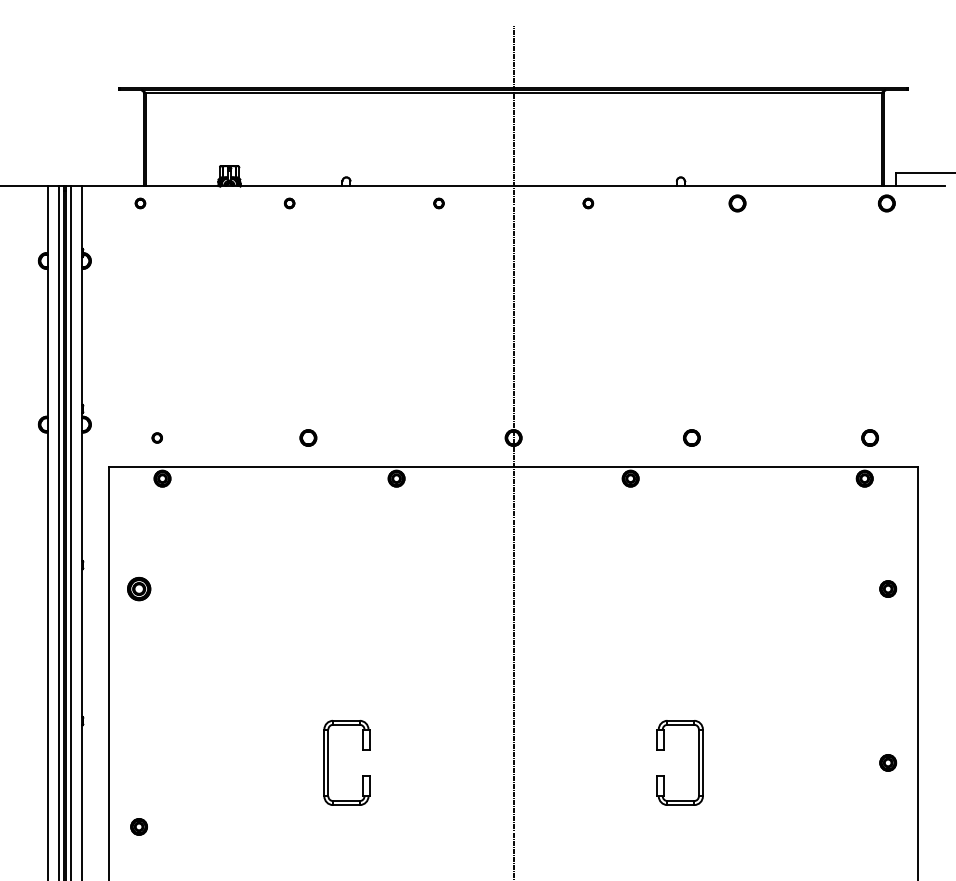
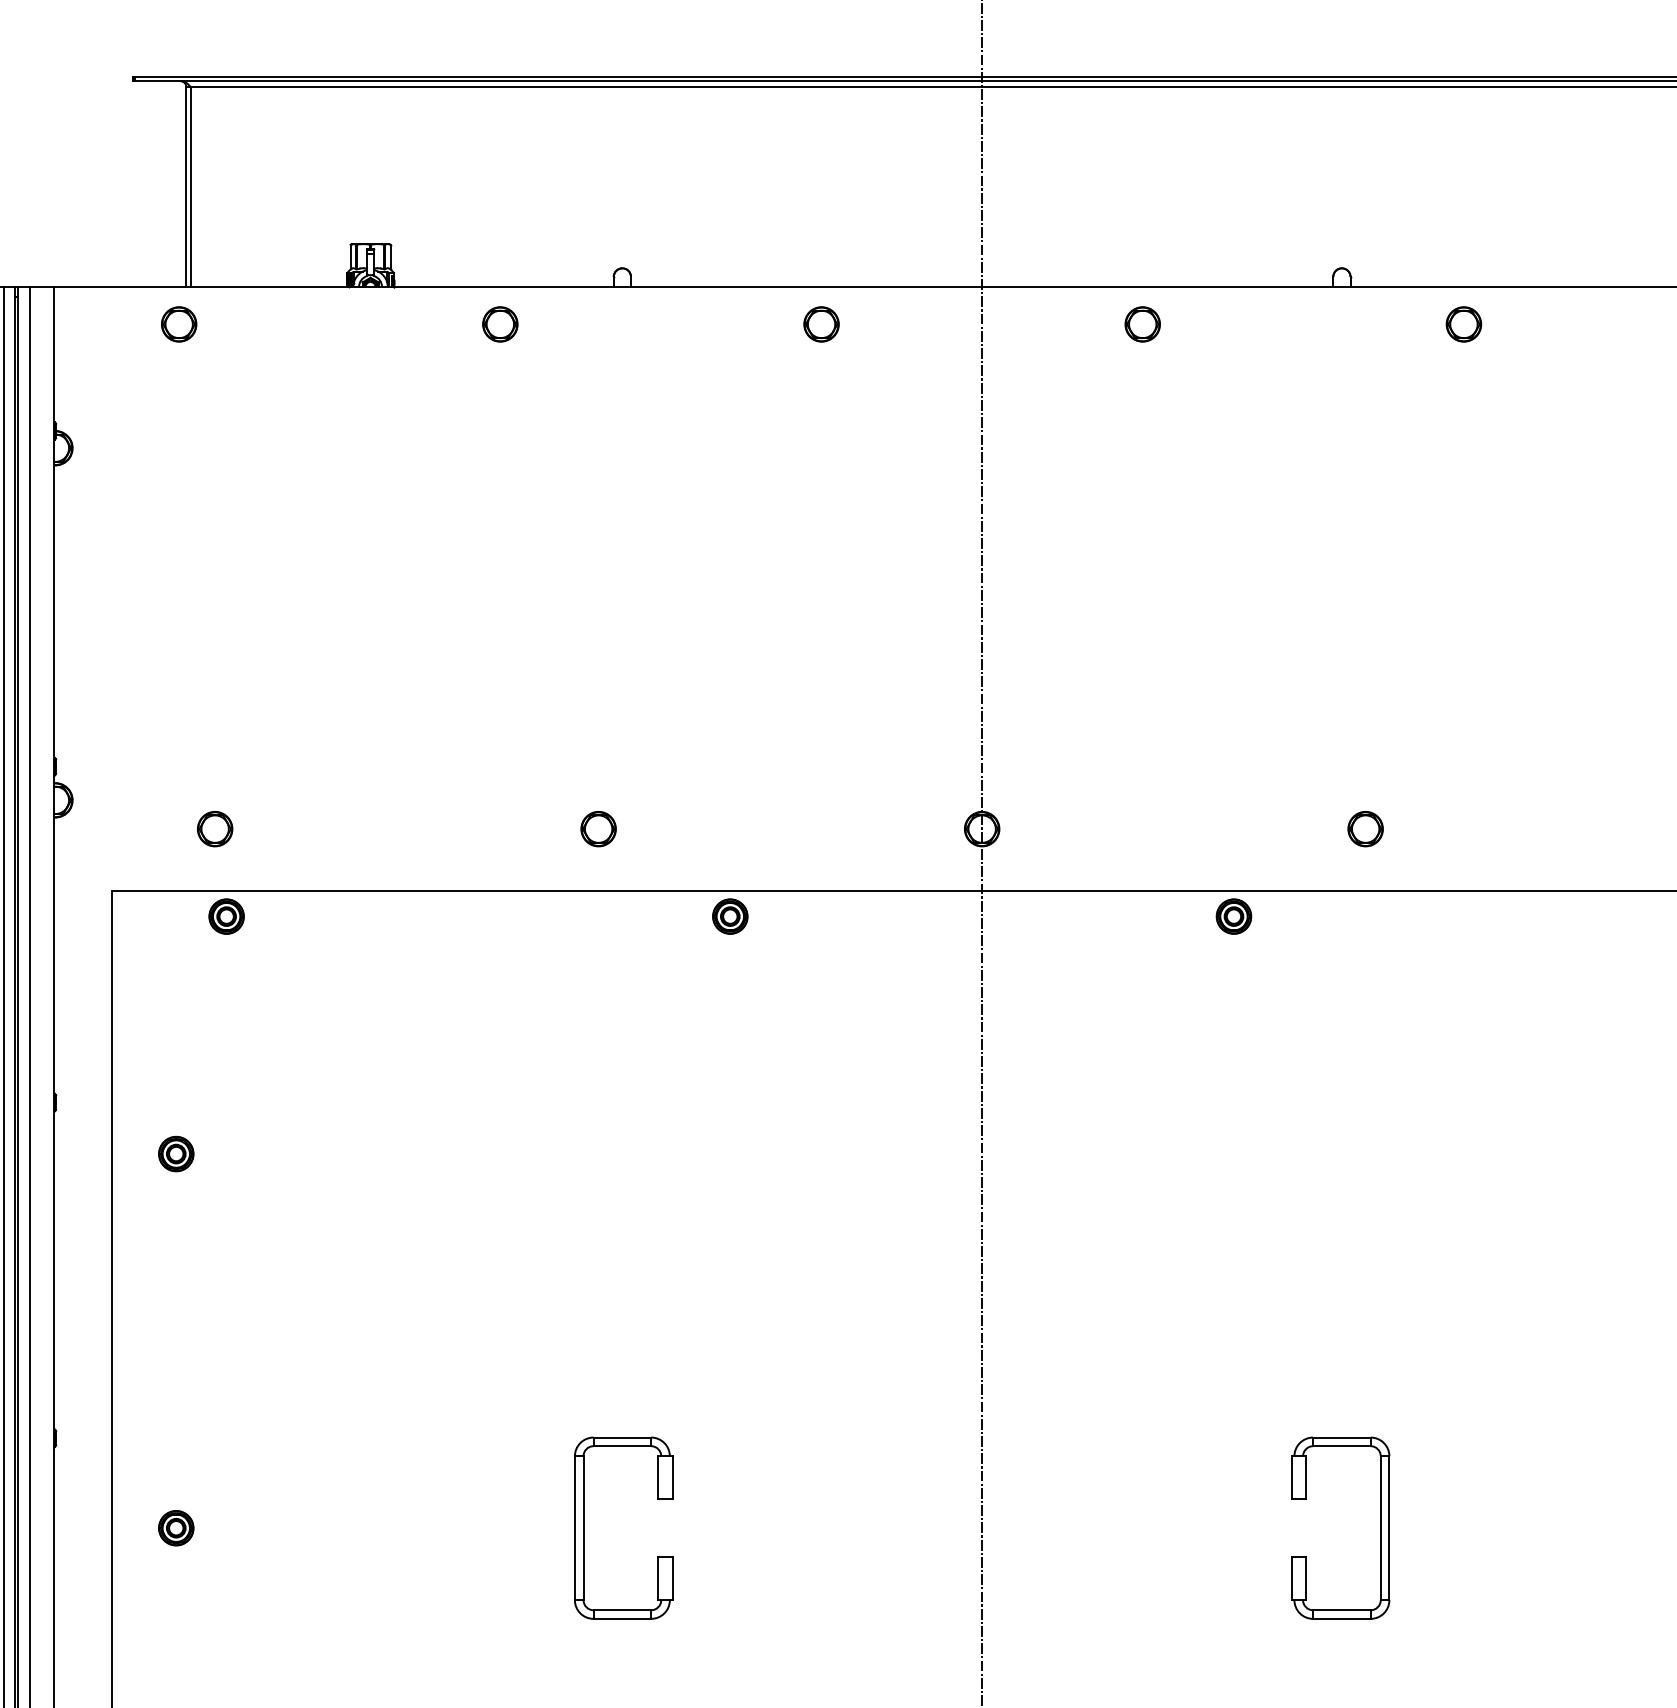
circle: (140, 203) -> (179, 324), size x1.67
circle: (289, 203) -> (499, 324), size x1.67
circle: (438, 203) -> (820, 324), size x1.67
circle: (588, 203) -> (1143, 324), size x1.67
part: (157, 437) -> (215, 827), size x1.67
circle: (308, 437) -> (598, 827), moved
part: (138, 588) -> (174, 1152), size x0.71
part: (138, 826) -> (174, 1527), moved

